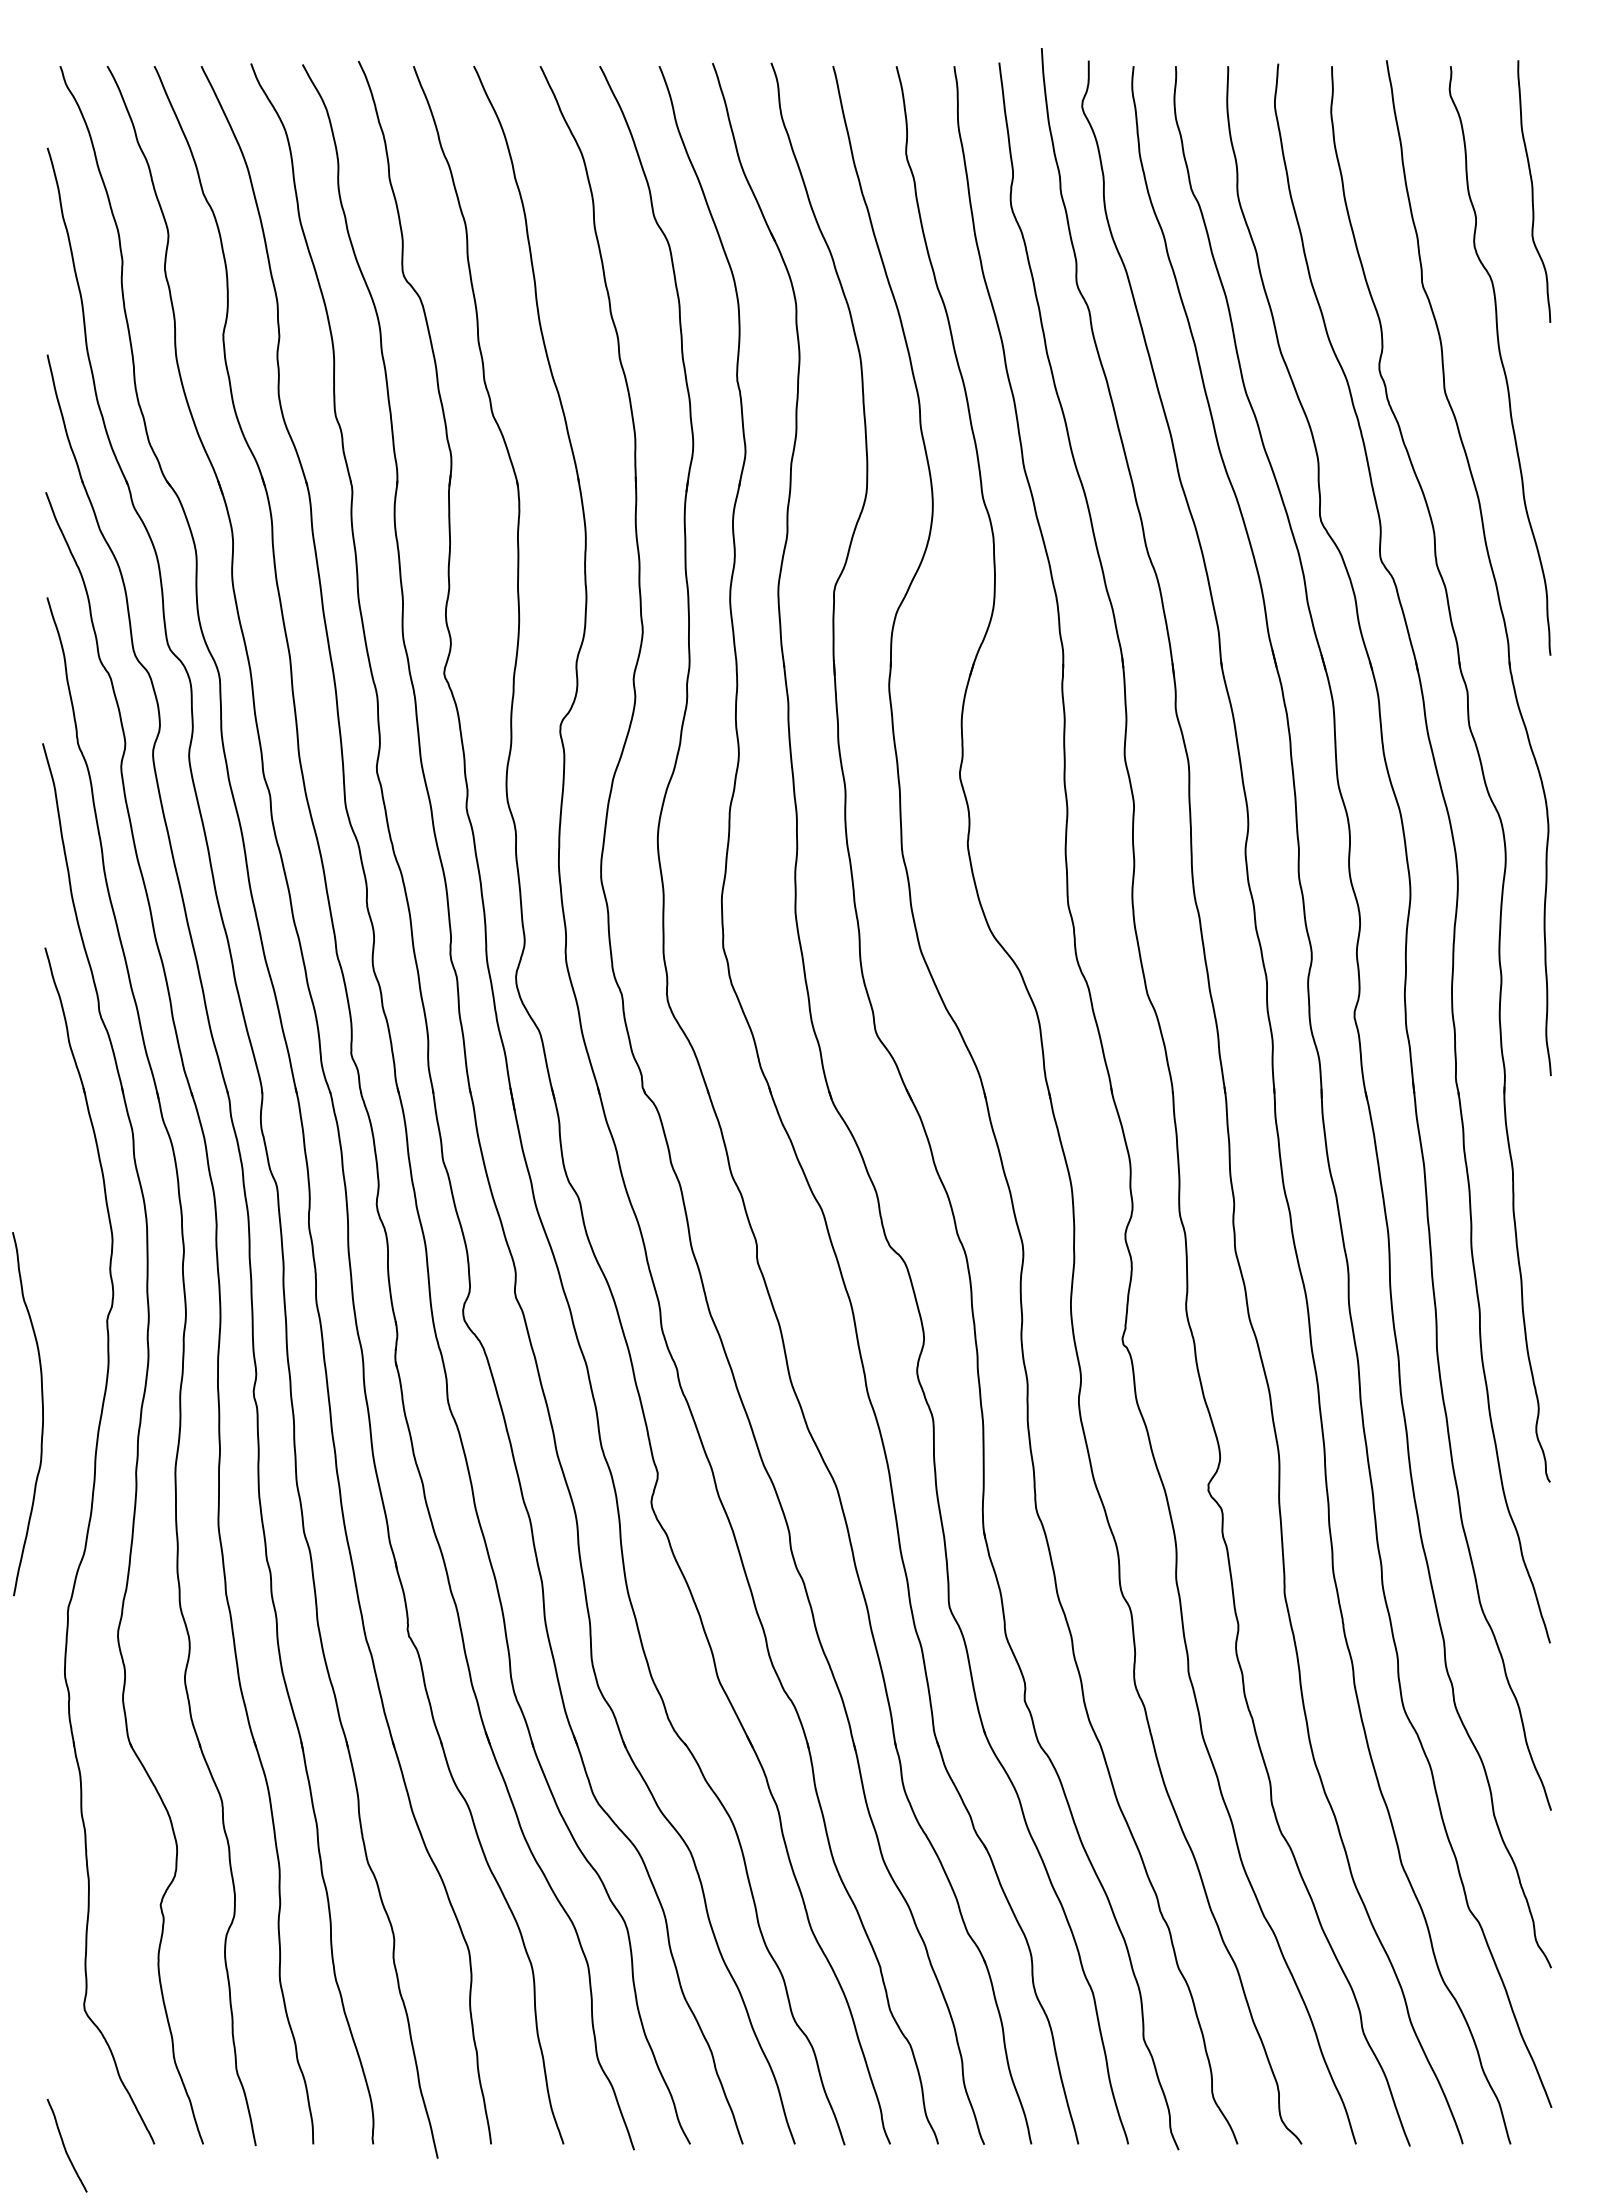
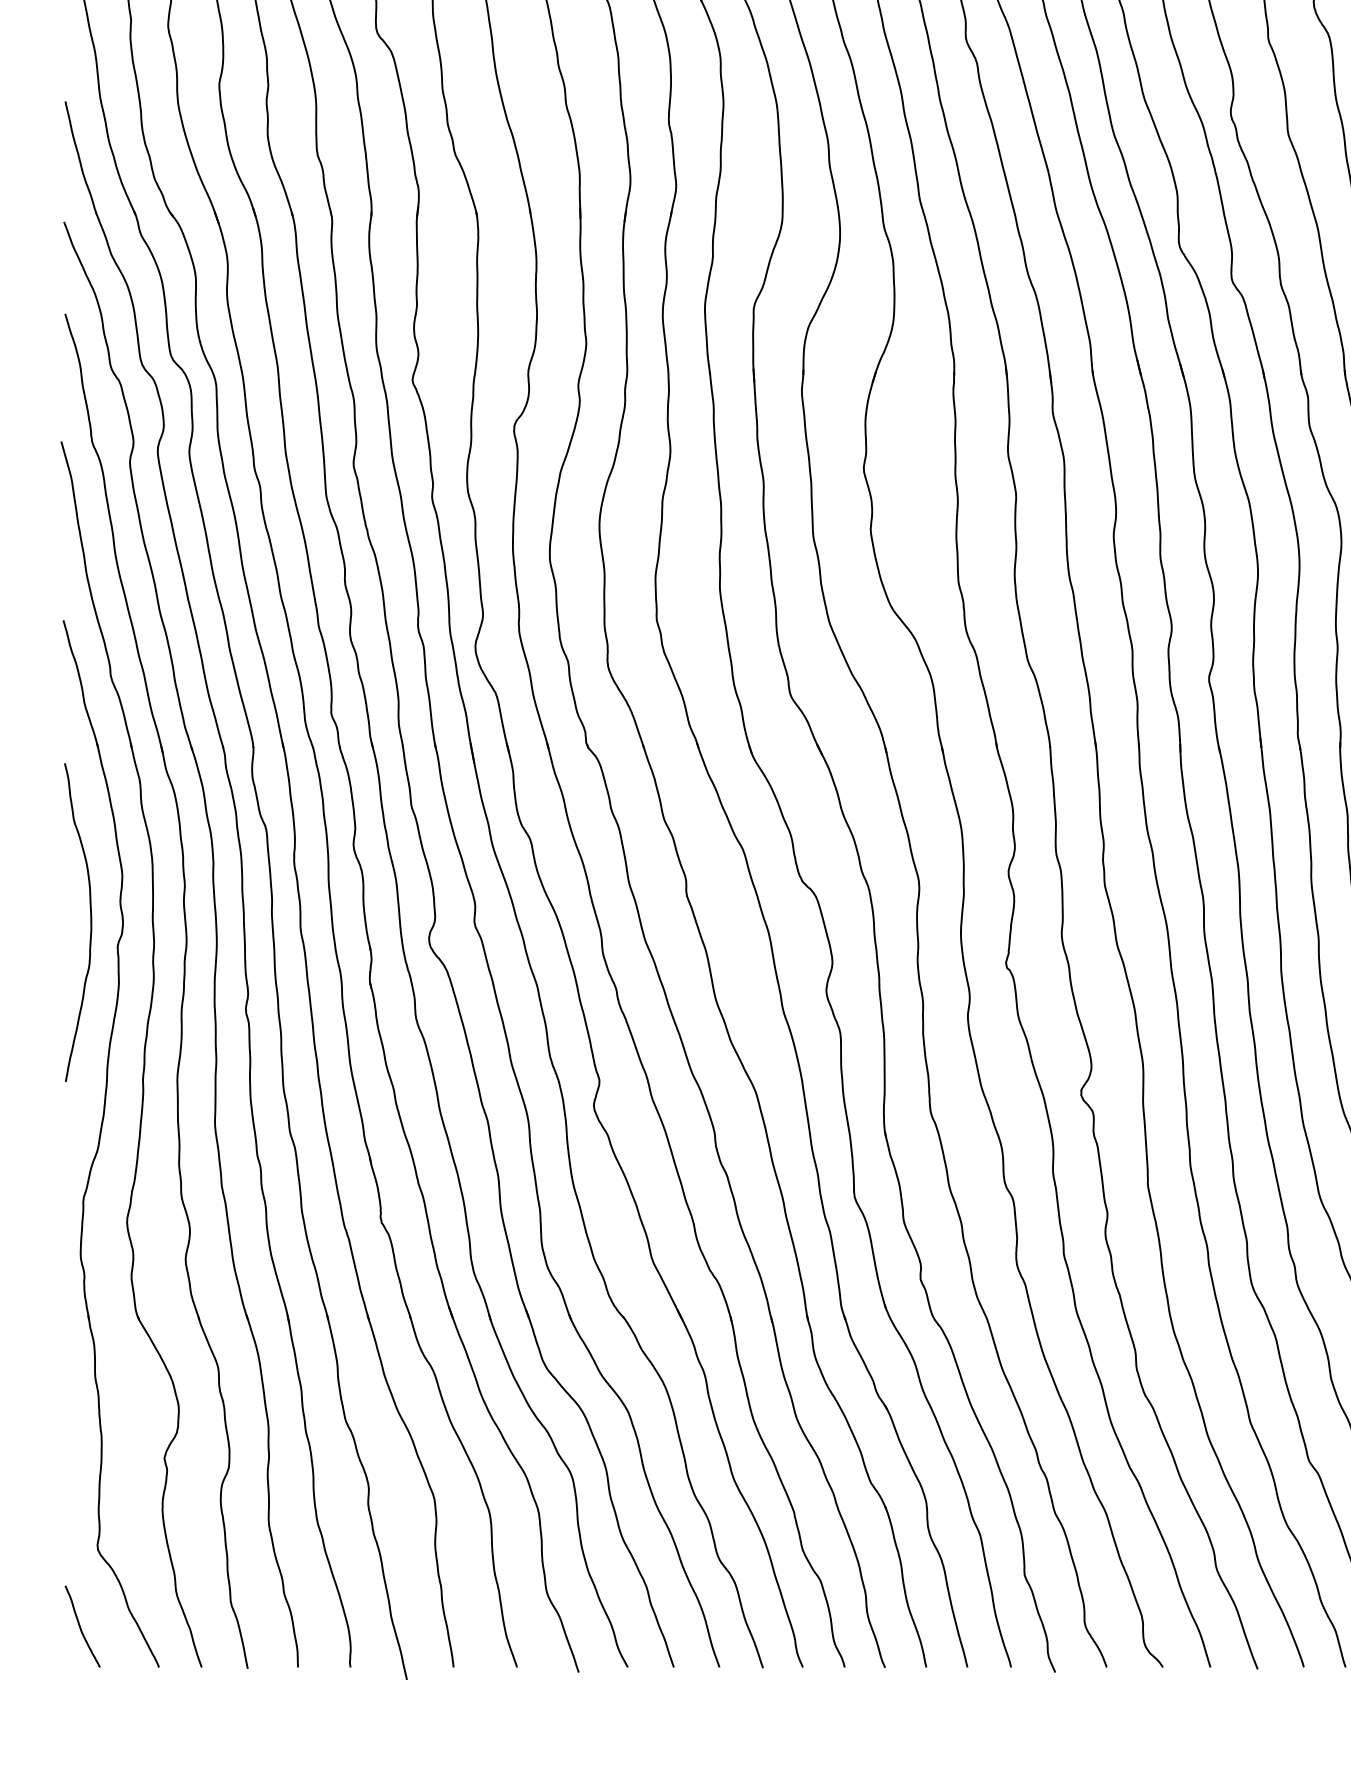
curve: (42, 1414) -> (90, 922), moved
curve: (65, 2146) -> (81, 1627), moved

